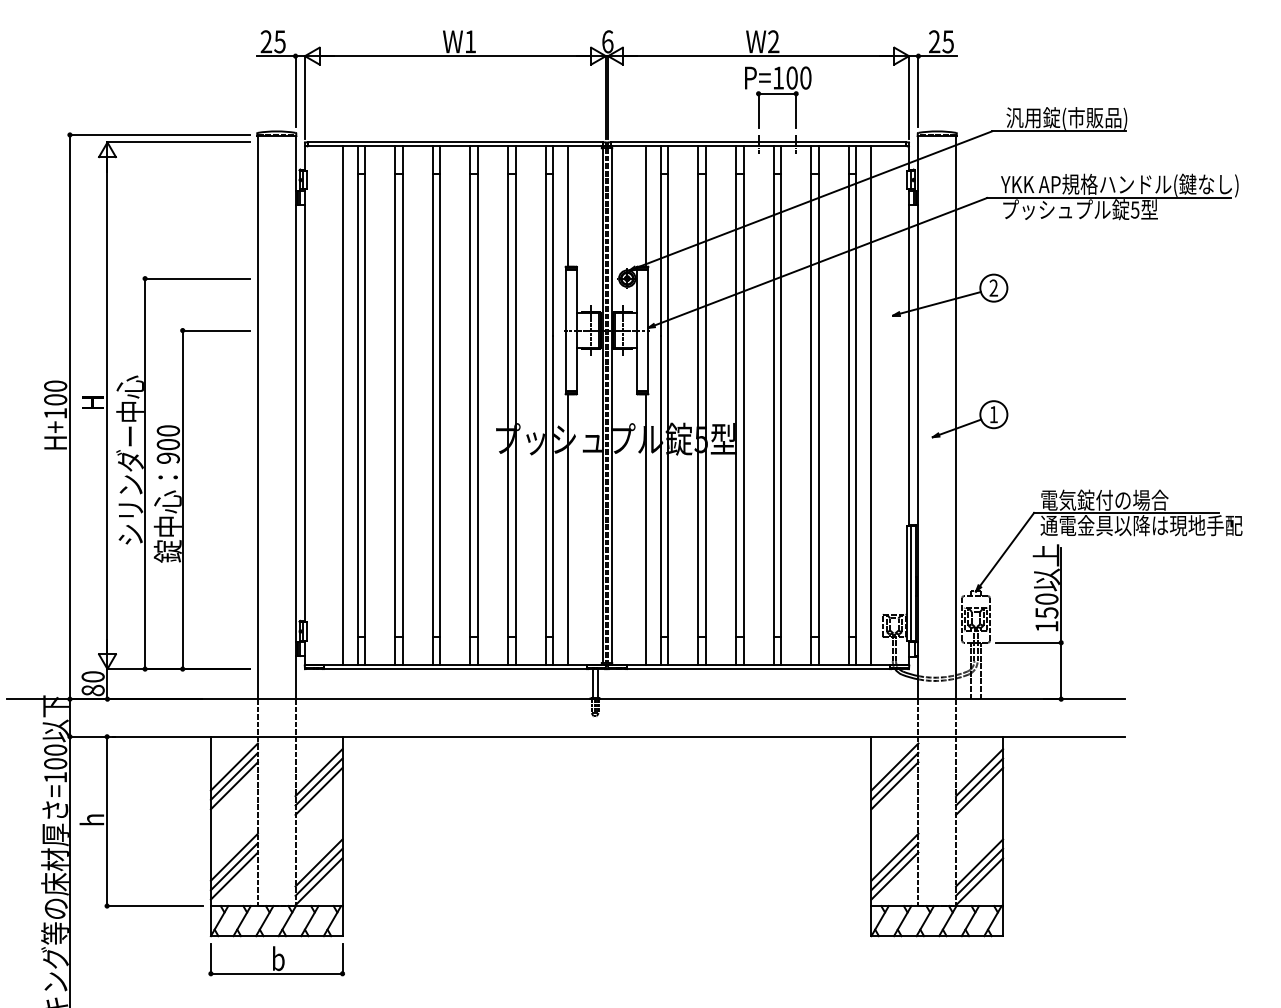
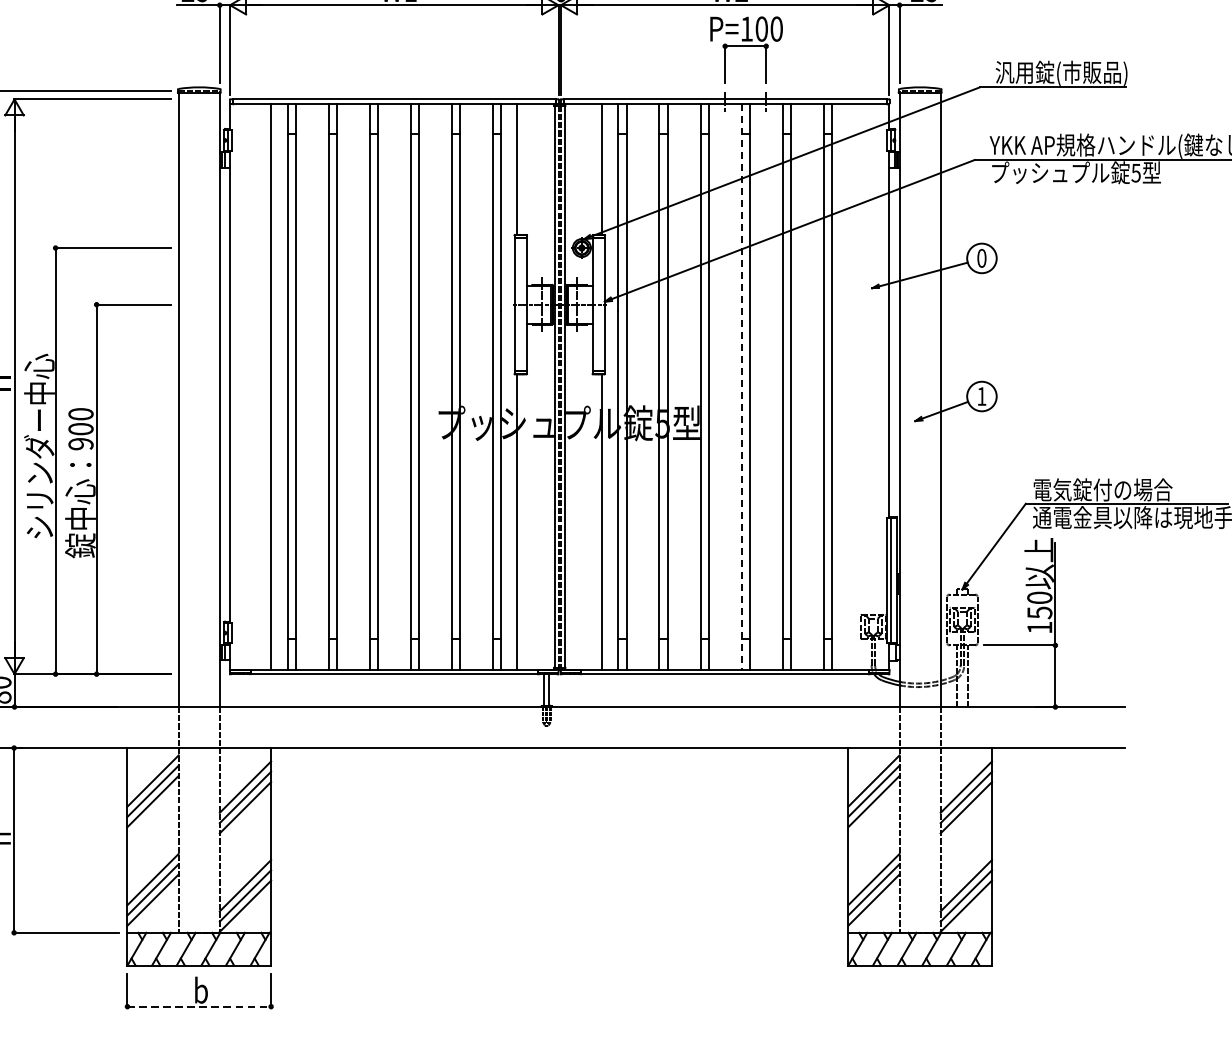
text: (993, 287) -> (981, 257), 2 -> 0
line: (773, 405) -> (741, 386), solid -> dashed
line: (871, 405) -> (848, 386), removed
line: (276, 973) -> (199, 1006), solid -> dashed

